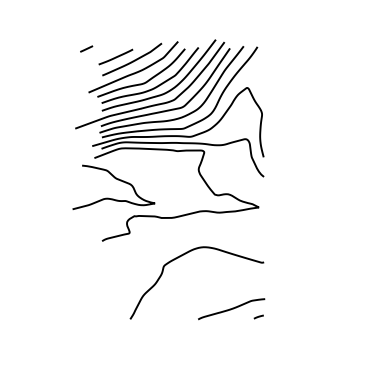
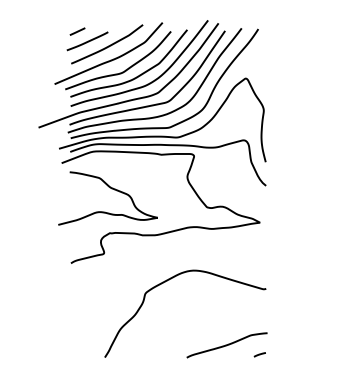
line: (86, 48) -> (77, 31), moved
curve: (117, 180) -> (112, 190), moved

